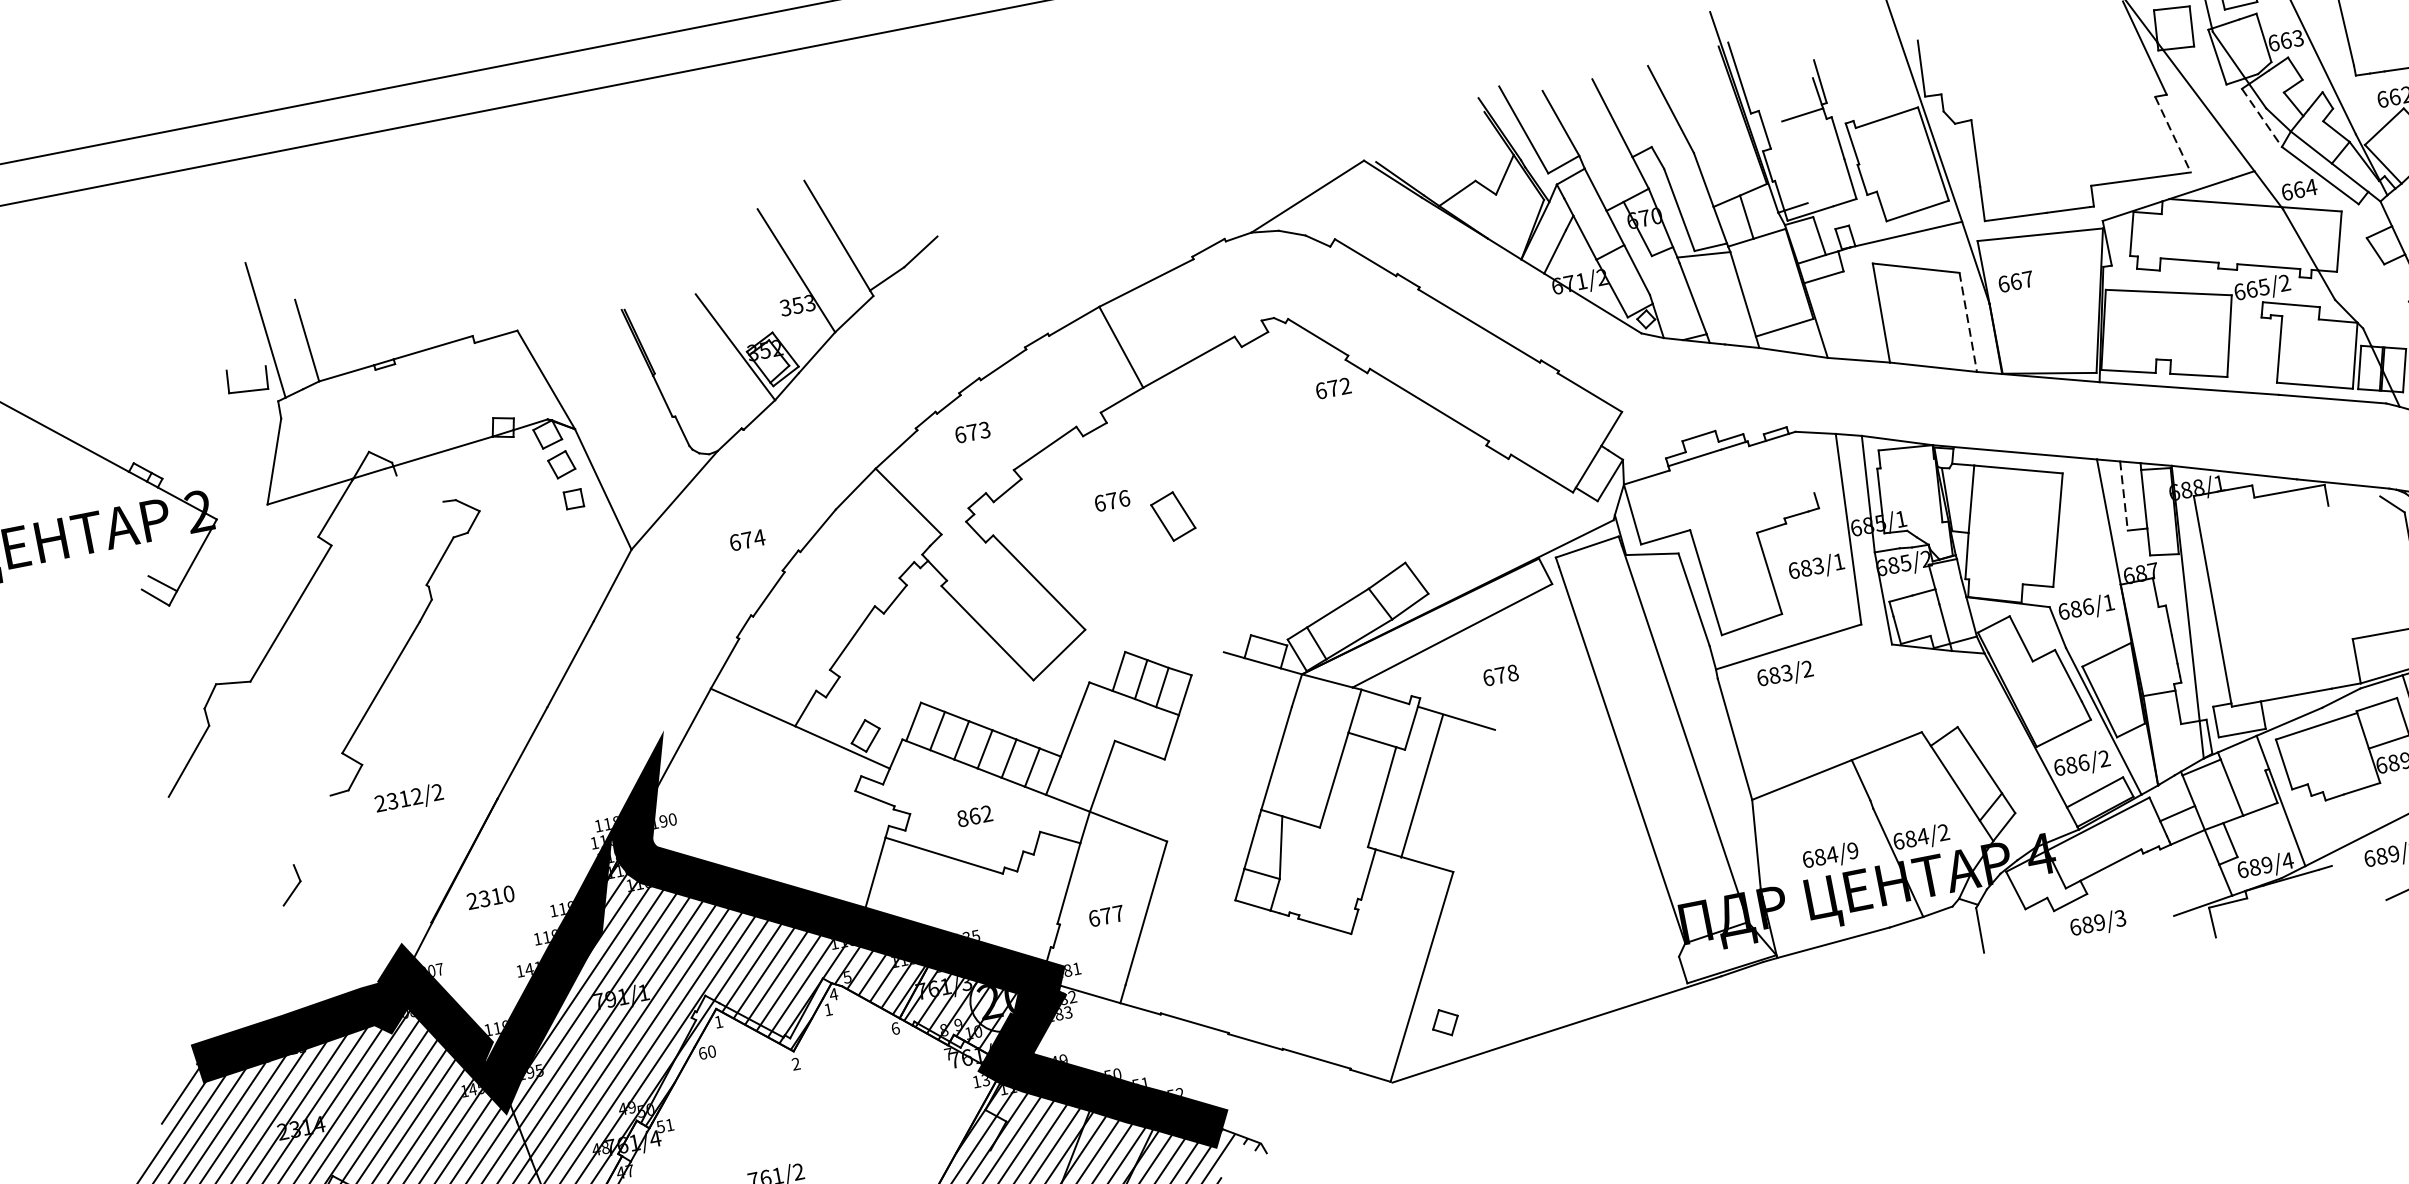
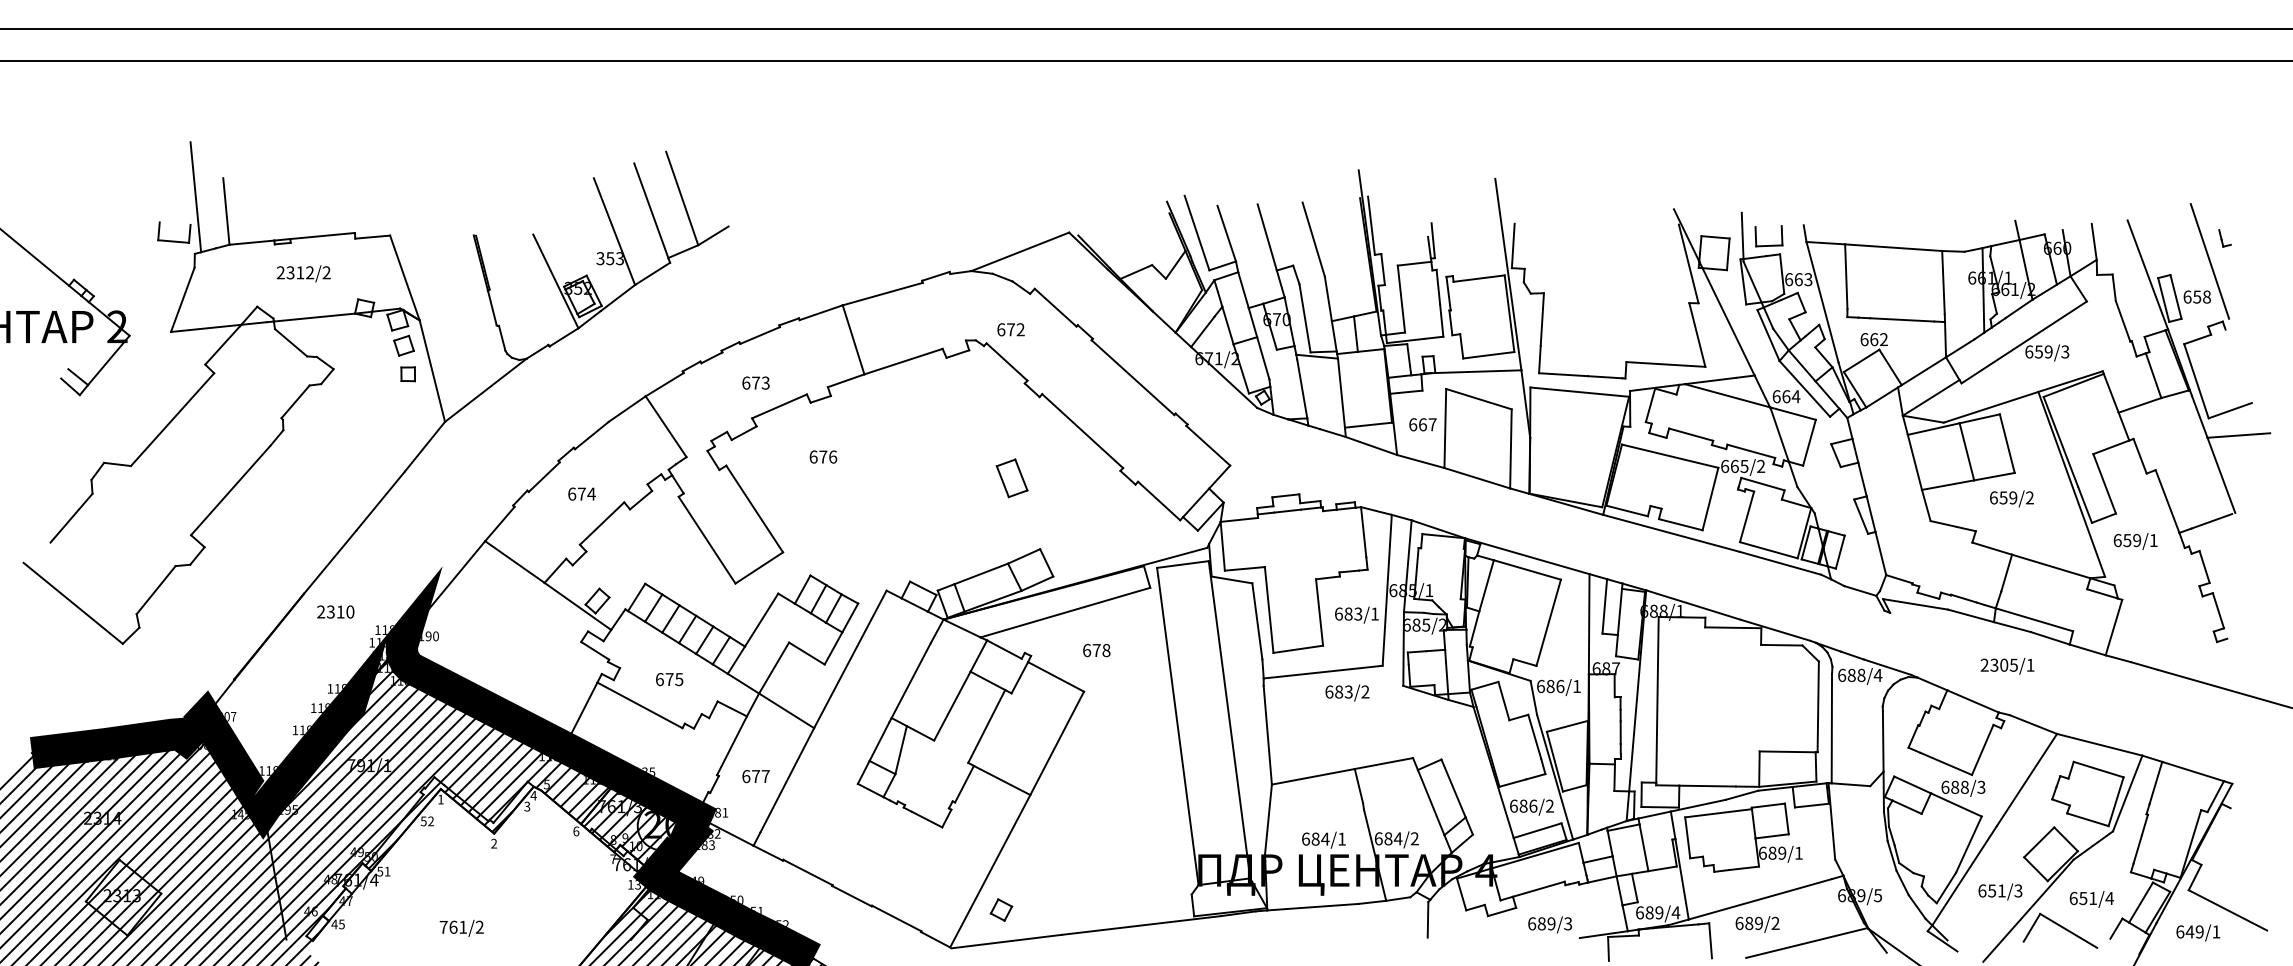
line: (2261, 117) -> (1768, 335), dashed -> solid
line: (2173, 135) -> (1697, 335), dashed -> solid
line: (1794, 161) -> (1401, 298), added
line: (873, 212) -> (682, 198), added
text: (2015, 281) -> (1422, 424), moved
line: (1967, 322) -> (1510, 448), dashed -> solid
text: (1332, 388) -> (1010, 329), moved
text: (971, 431) -> (755, 382), moved
line: (1804, 462) -> (1363, 532), added
line: (420, 488) -> (291, 342), added
line: (2123, 496) -> (1604, 606), dashed -> solid
line: (2353, 500) -> (1781, 644), added
part: (1172, 516) -> (1011, 478), moved
text: (746, 539) -> (581, 493), moved
text: (1785, 674) -> (1347, 692), moved
line: (1195, 746) -> (850, 659), added
line: (1422, 786) -> (1057, 743), moved
text: (408, 798) -> (303, 273), moved
text: (974, 816) -> (669, 679), 862 -> 675
line: (311, 830) -> (155, 590), added
text: (1852, 850) -> (1341, 838), 684/9 -> 684/1
line: (210, 866) -> (72, 602), added
line: (2337, 887) -> (1710, 940), added
text: (490, 896) -> (335, 611), moved
text: (2097, 923) -> (1549, 924), moved
text: (532, 968) -> (305, 730), 1415 -> 1193
text: (828, 1009) -> (527, 806), 1 -> 3
text: (707, 1052) -> (427, 821), 60 -> 52

